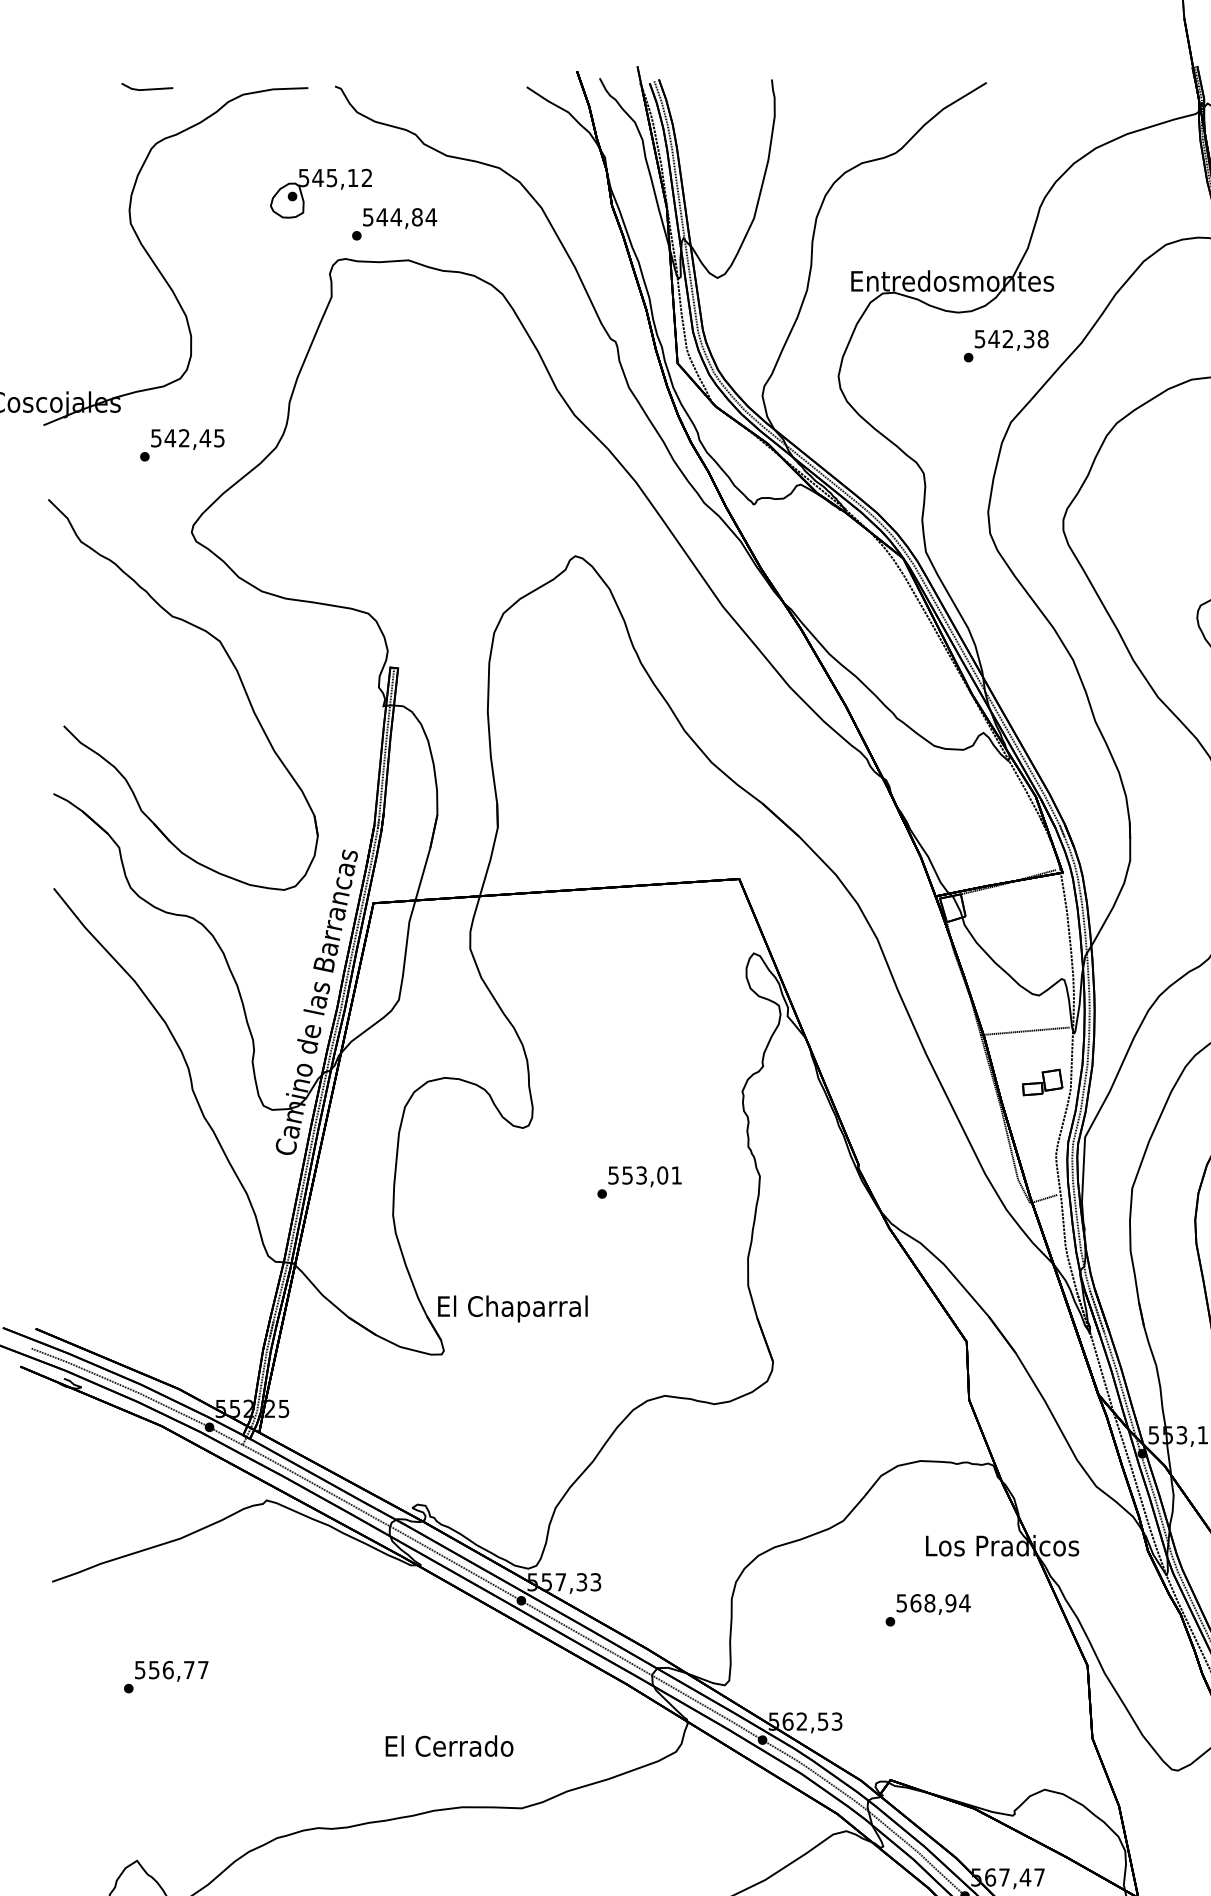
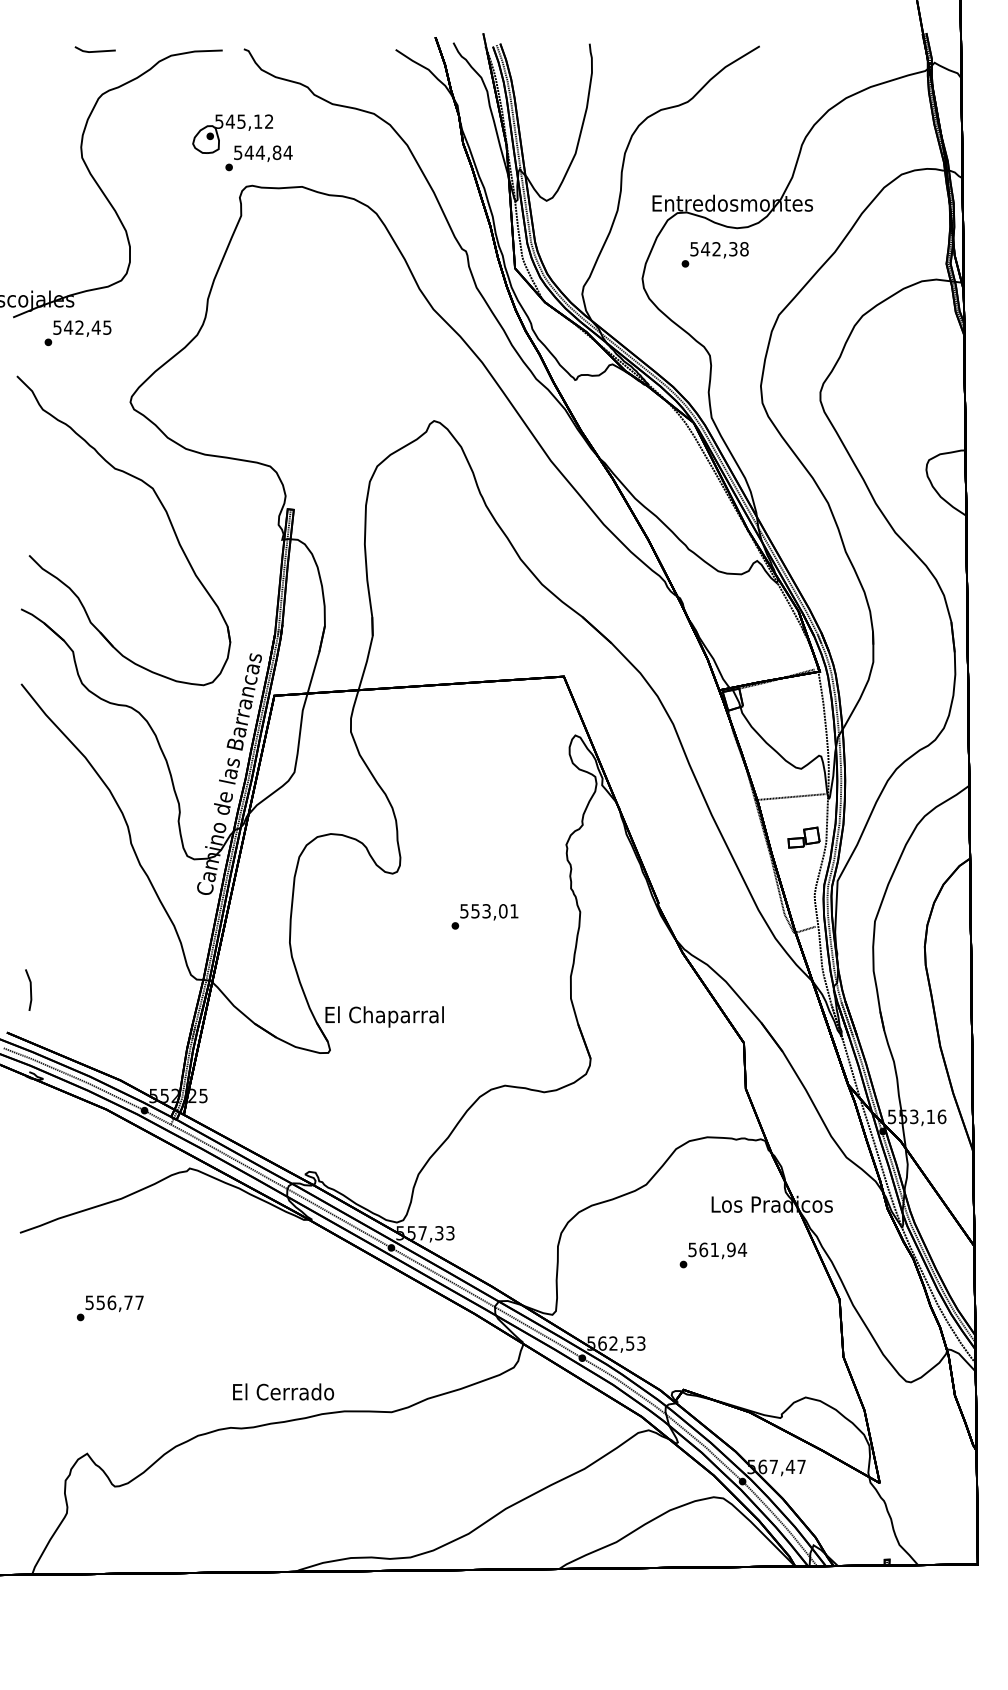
text: (393, 224) -> (258, 158), moved
text: (1005, 345) -> (714, 254), moved
text: (181, 445) -> (77, 333), moved
line: (65, 1274) -> (30, 989), added
text: (929, 1602) -> (714, 1249), 568,94 -> 561,94
text: (449, 1745) -> (283, 1391), moved

